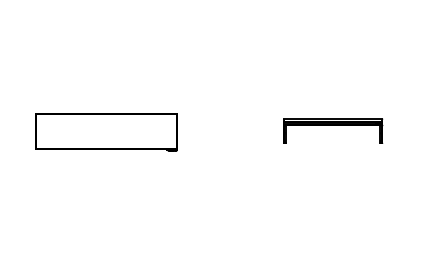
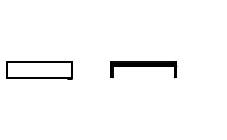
part: (332, 130) -> (143, 69), size x1.43

